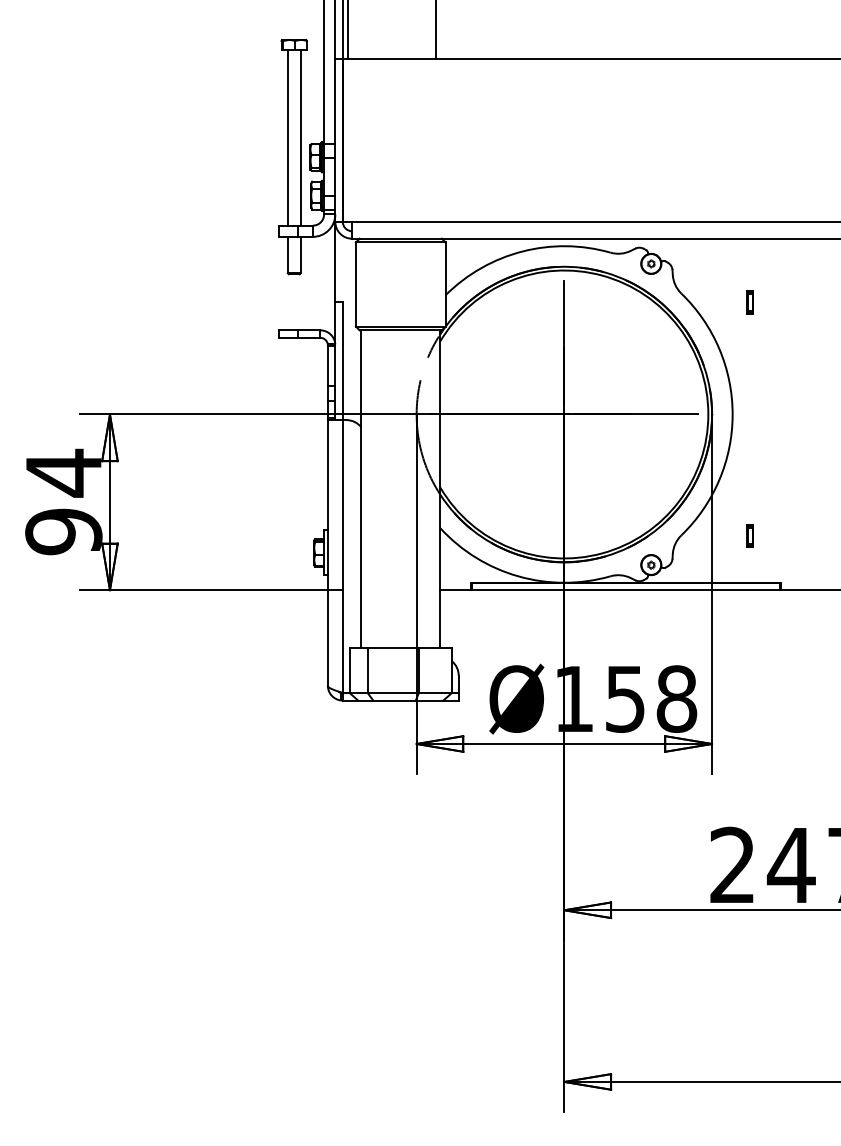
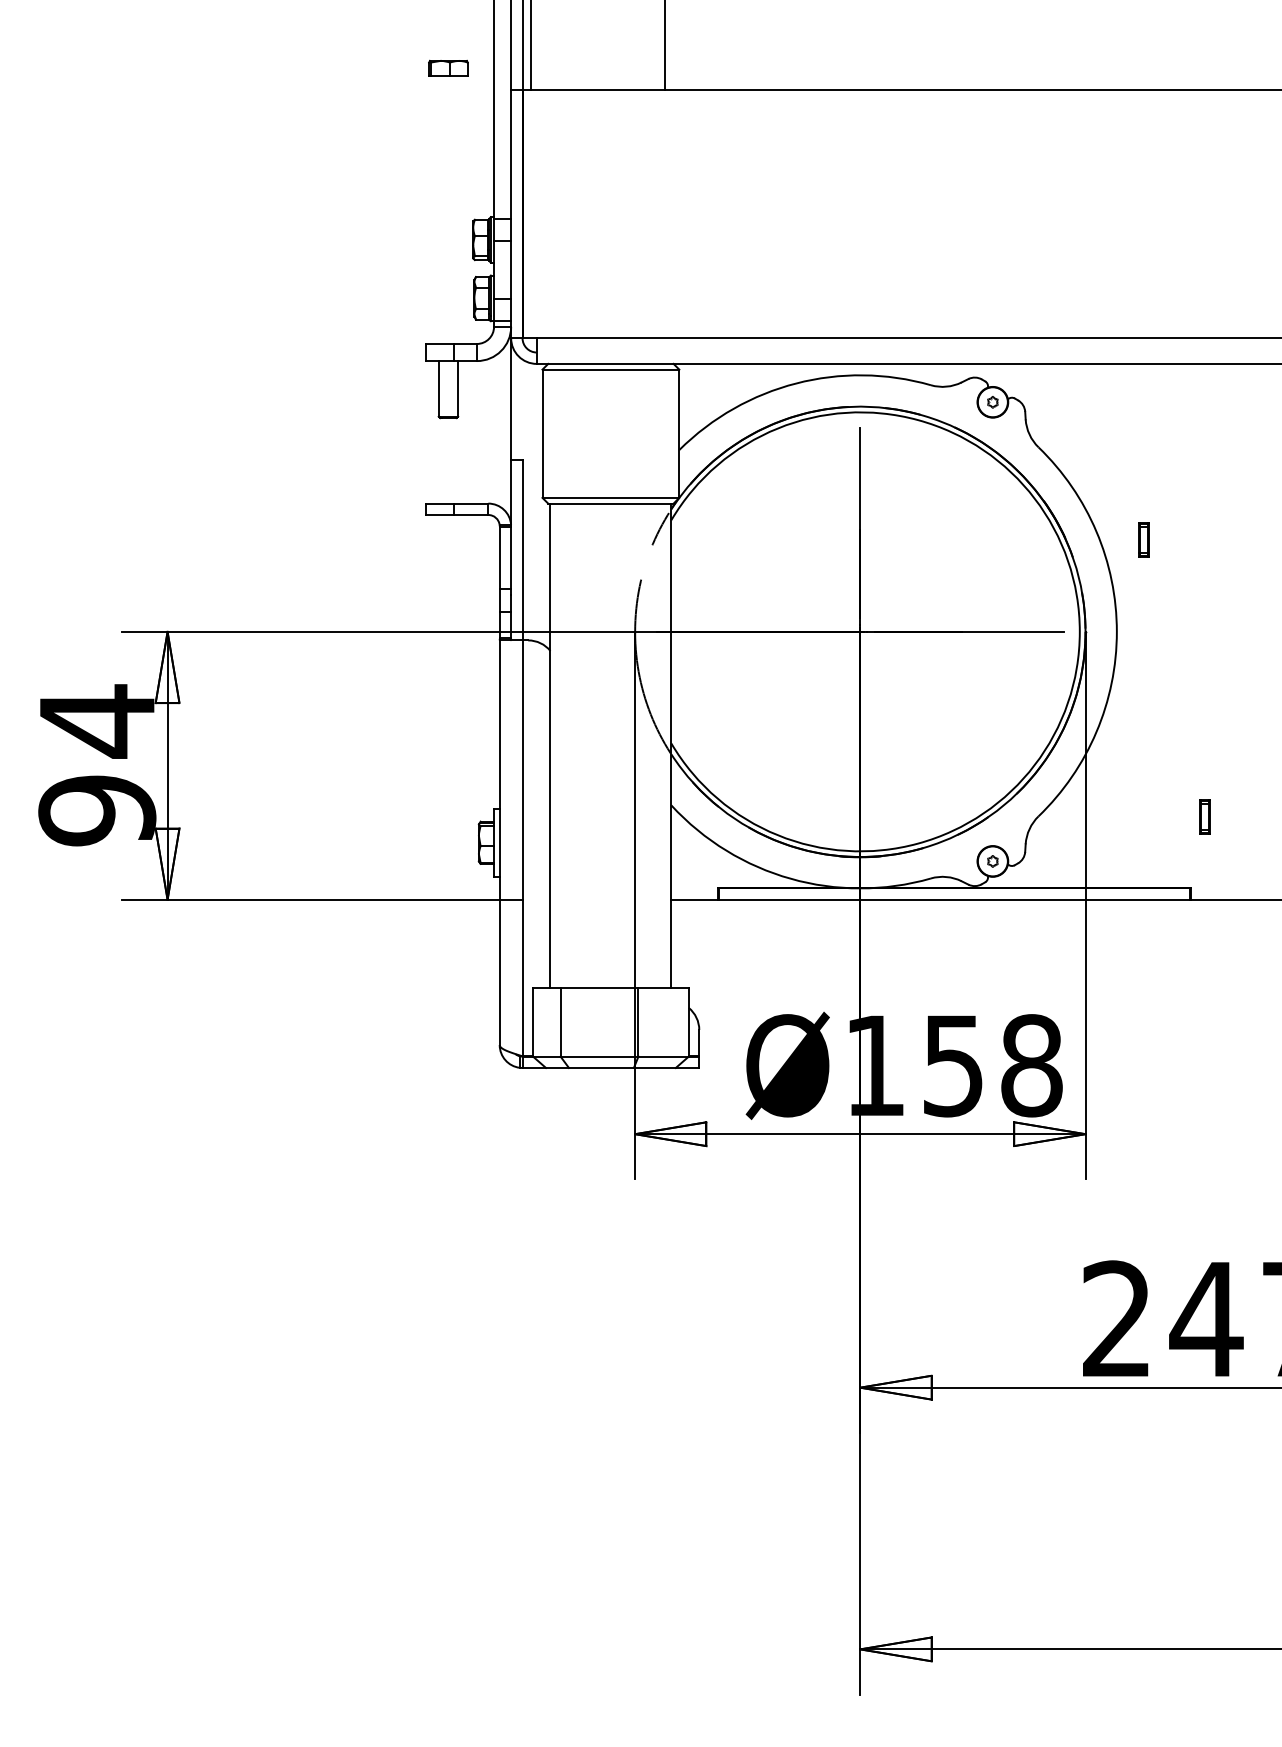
line: (287, 137) -> (438, 209), removed
line: (300, 137) -> (458, 209), removed
part: (749, 302) -> (1142, 540), moved
part: (749, 535) -> (1203, 816), moved

